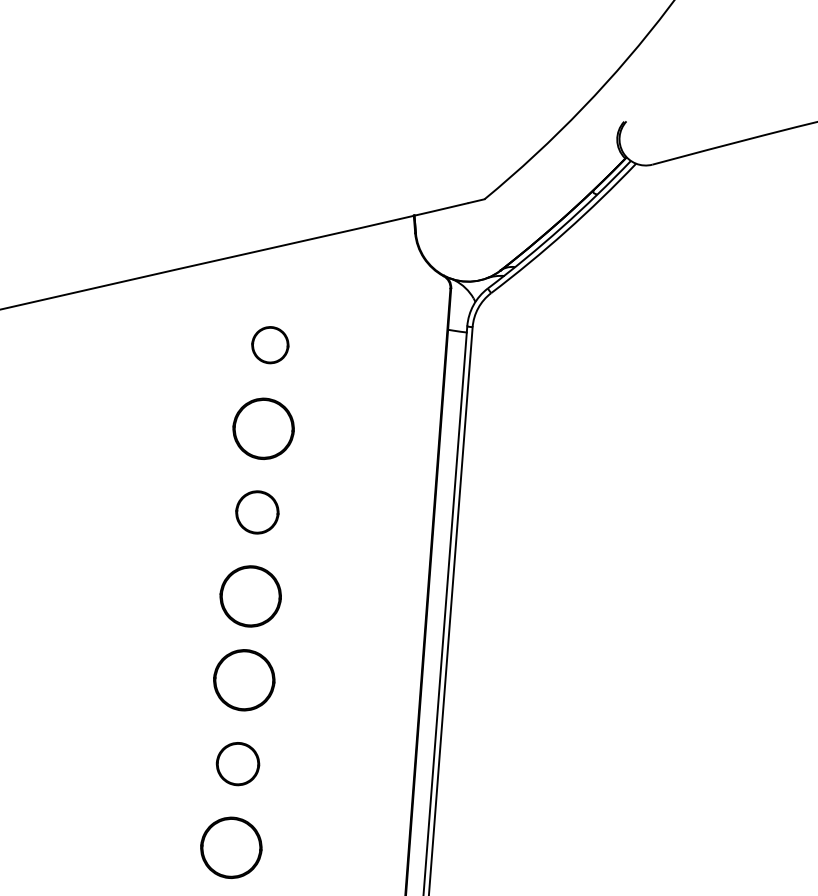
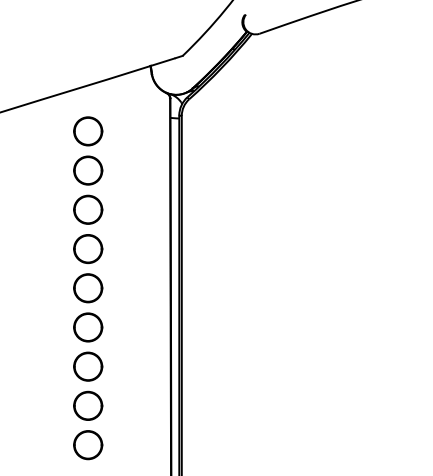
part: (270, 345) -> (88, 131), size x1.67
part: (257, 512) -> (88, 209), size x1.43
part: (238, 764) -> (88, 327), size x1.43

